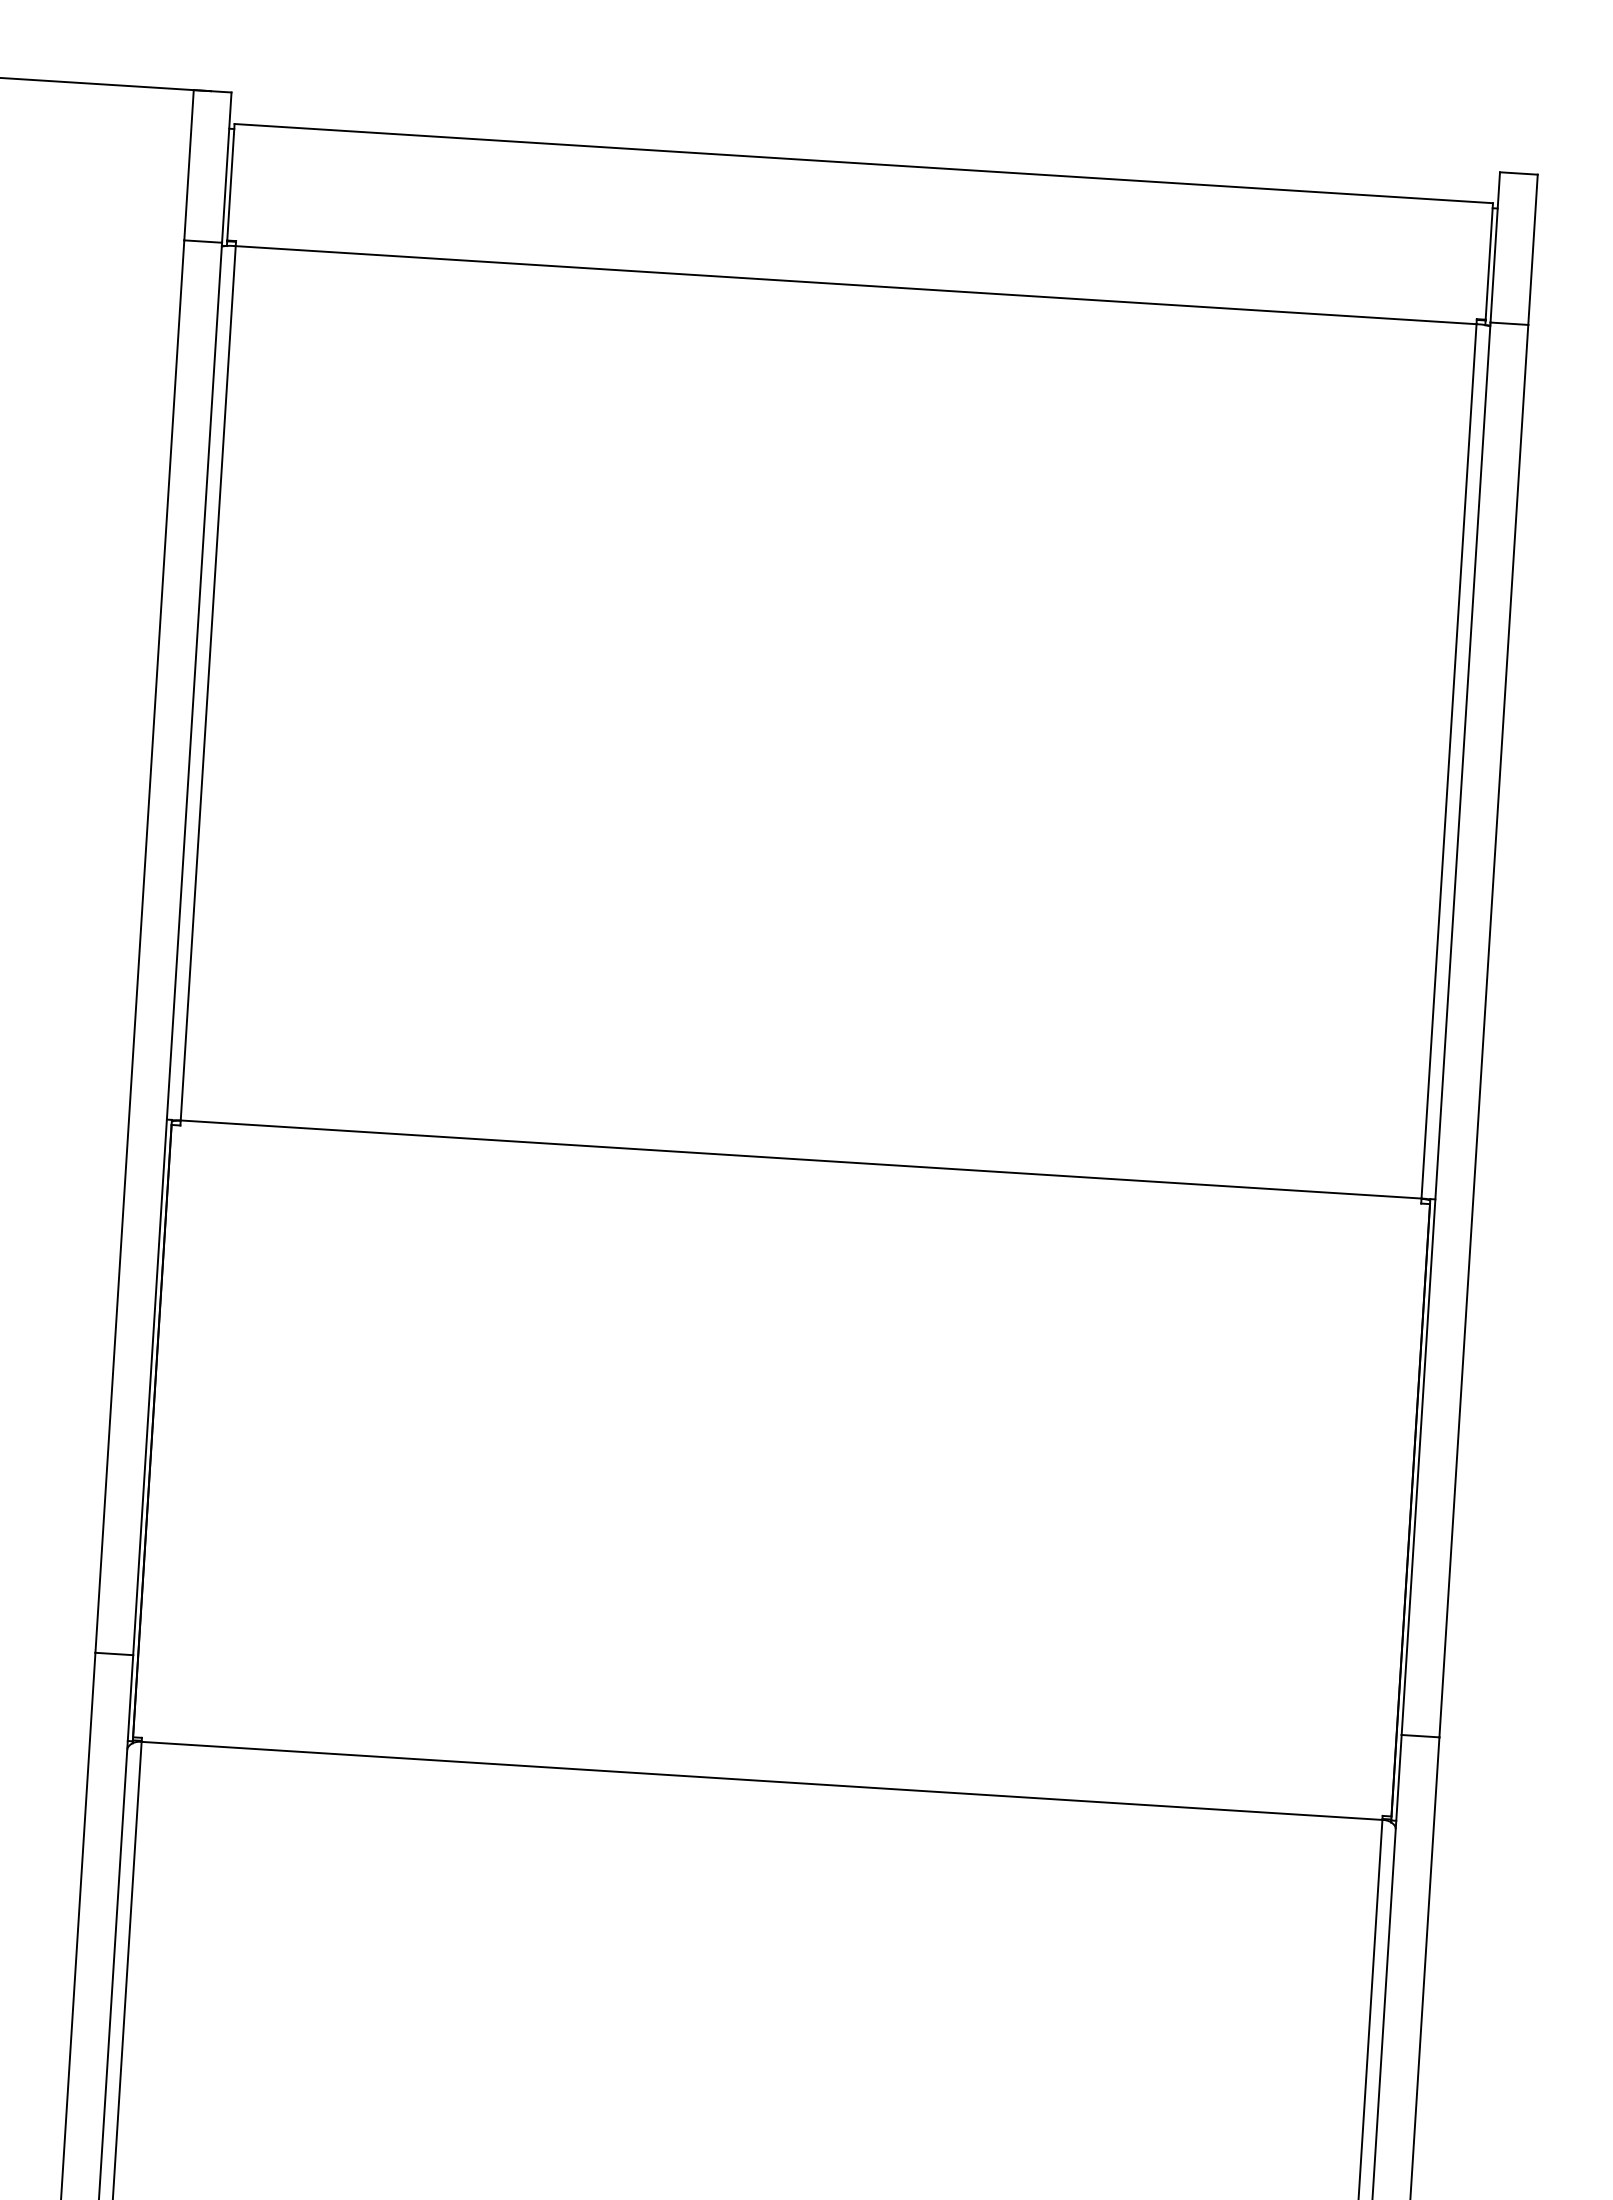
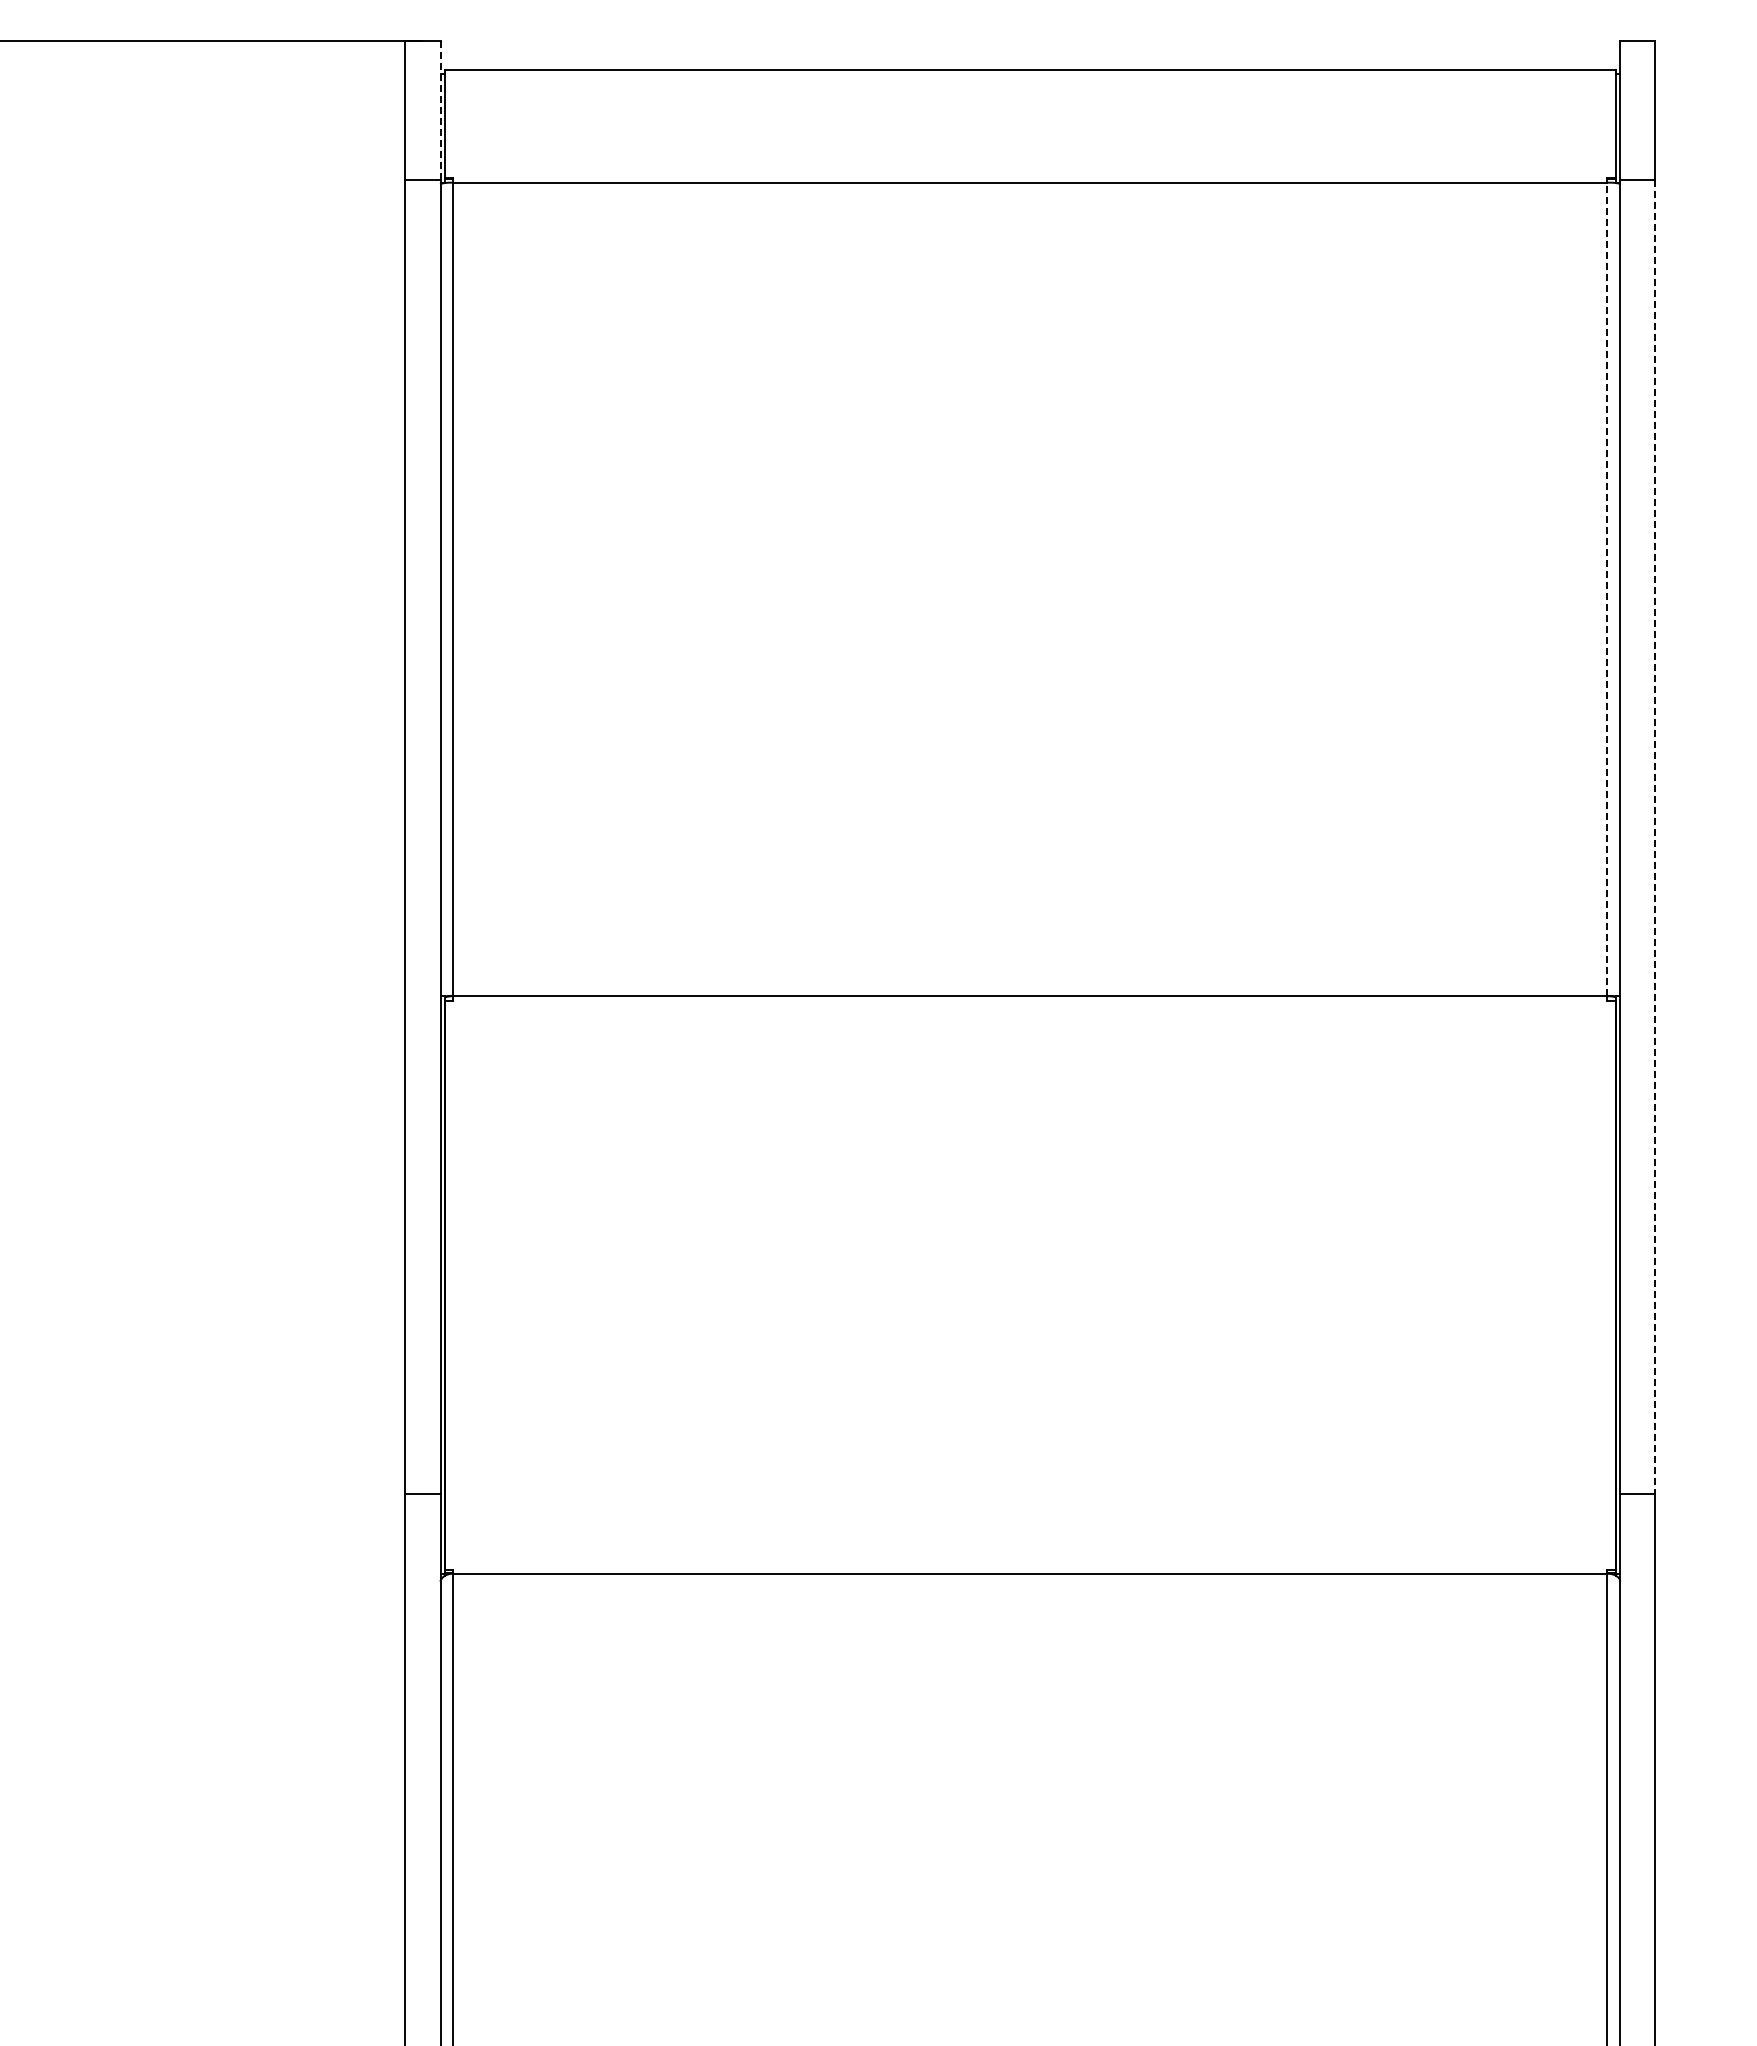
line: (226, 167) -> (440, 110), solid -> dashed
line: (1449, 761) -> (1607, 589), solid -> dashed
line: (1483, 1031) -> (1655, 837), solid -> dashed

